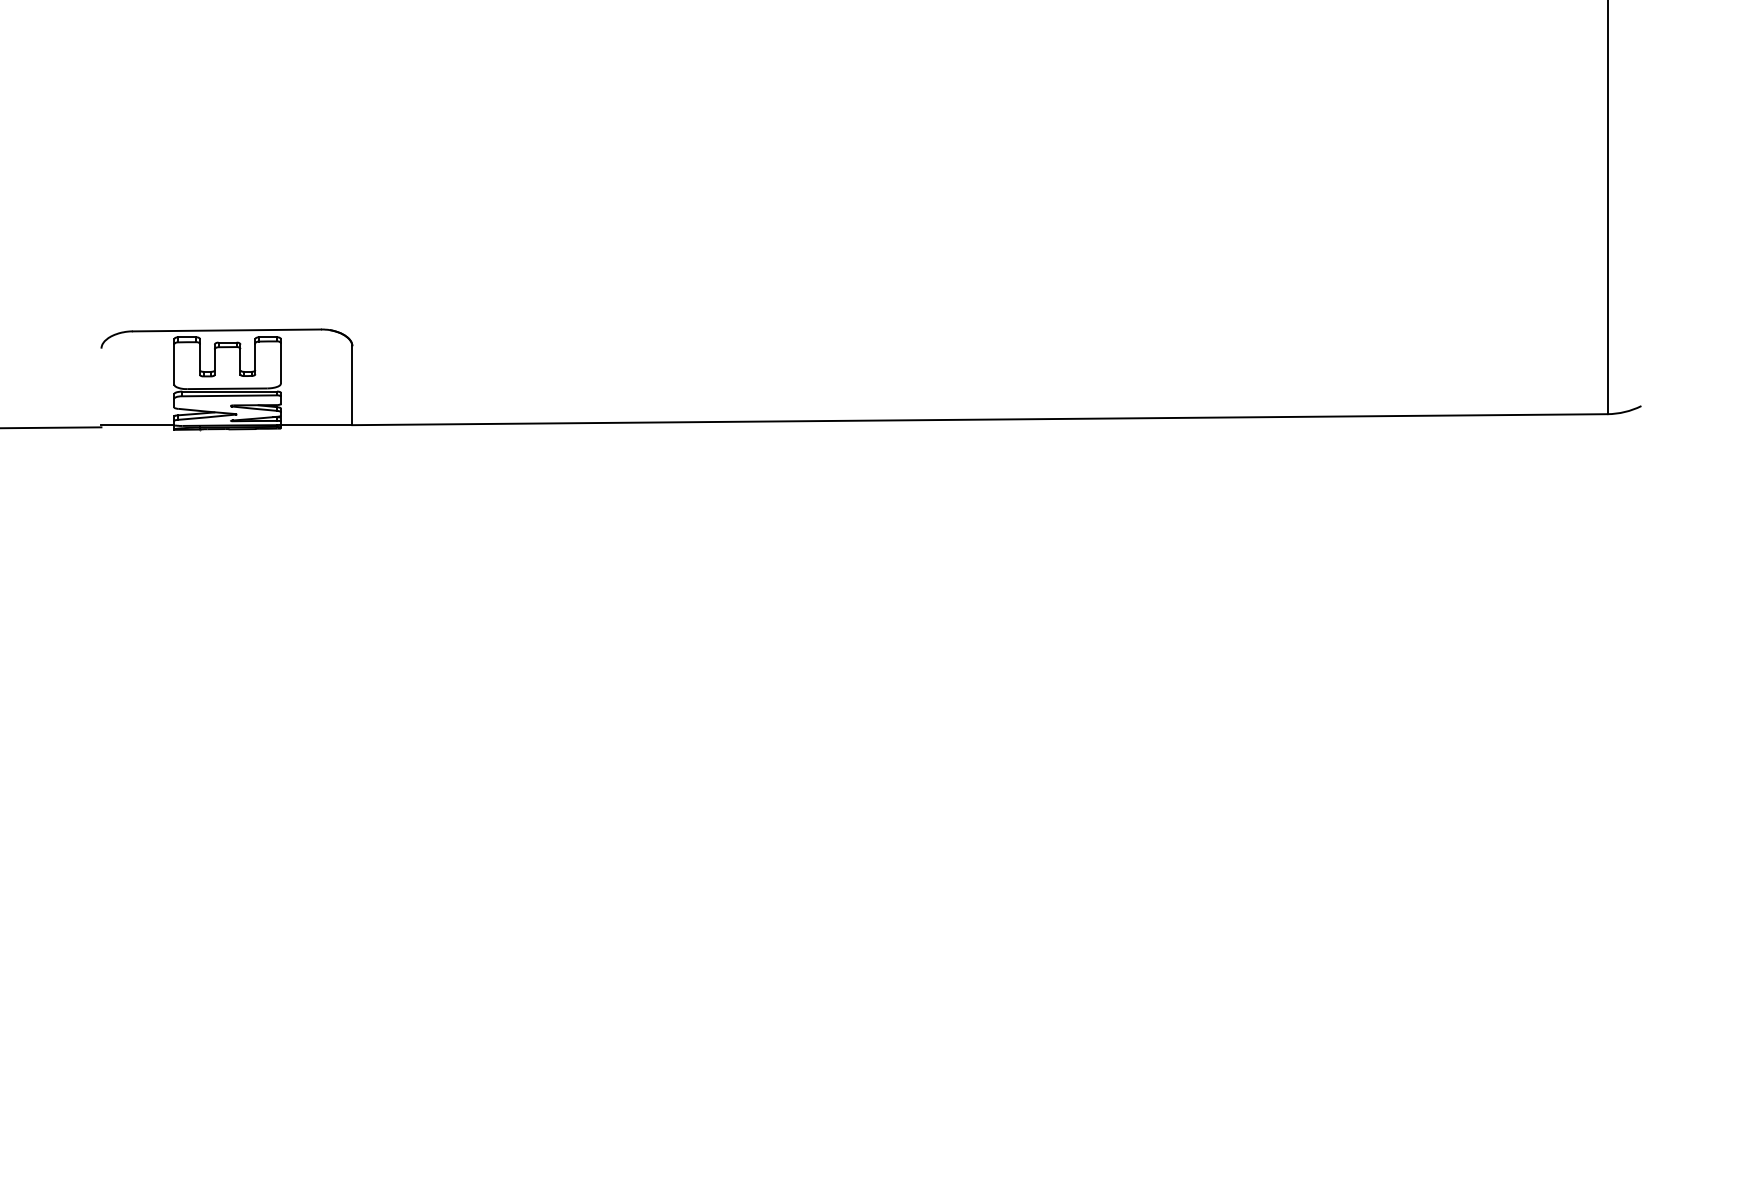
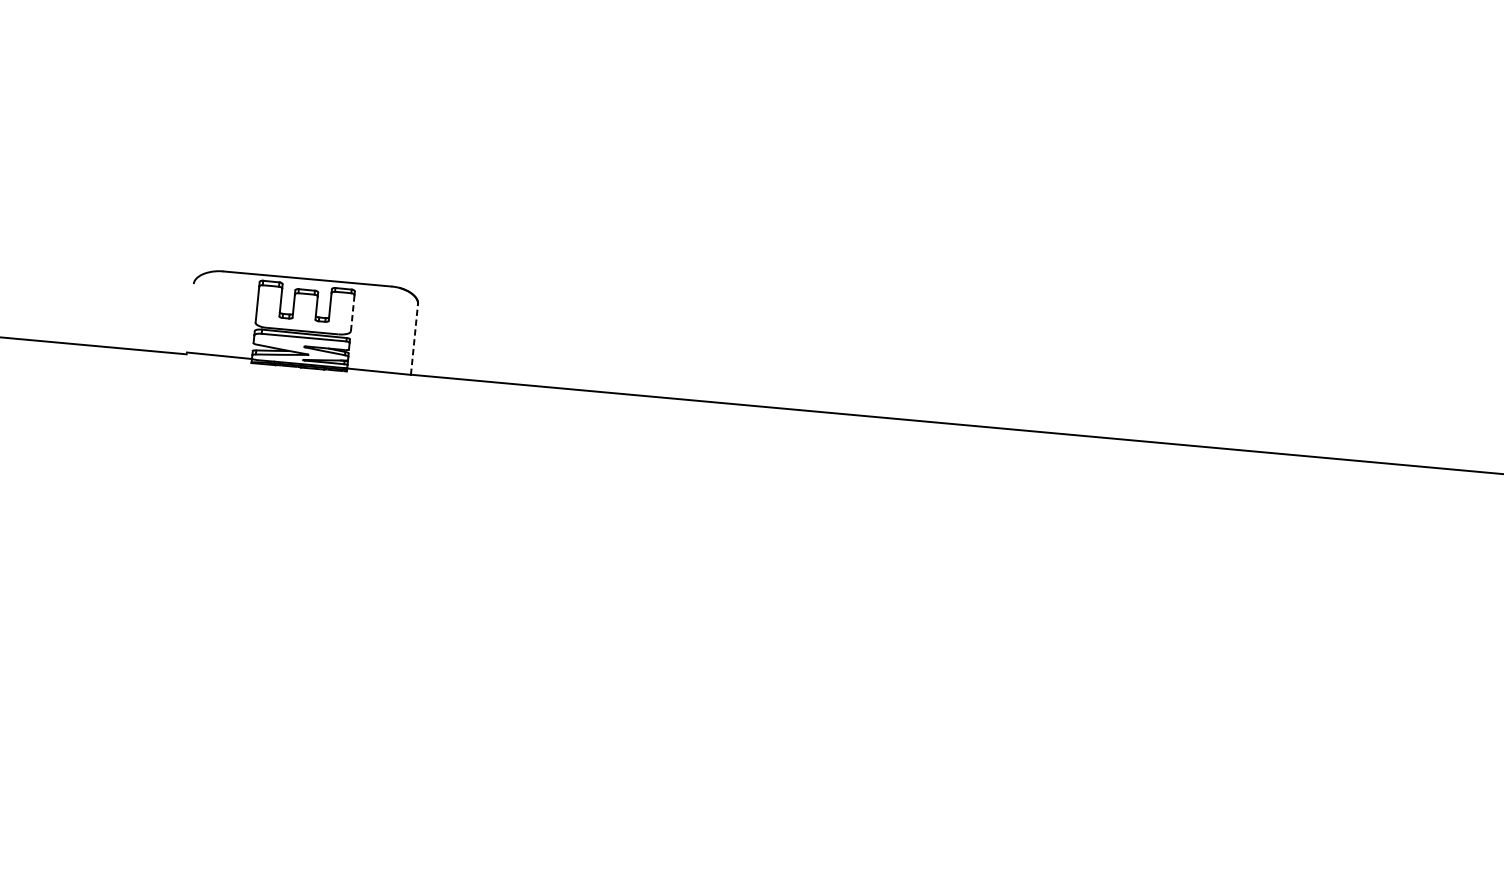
line: (280, 362) -> (352, 312), solid -> dashed
line: (352, 385) -> (414, 339), solid -> dashed

